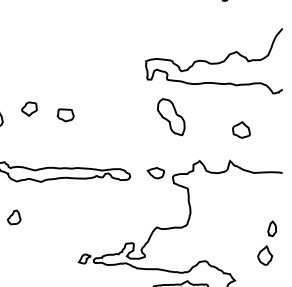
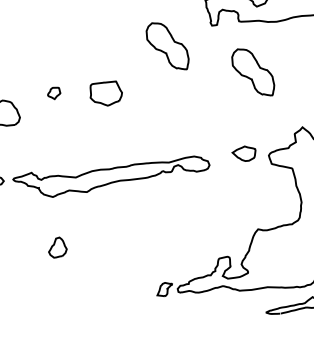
part: (114, 89) -> (167, 47), added
part: (29, 108) -> (54, 92), size x0.6
part: (65, 115) -> (105, 94), size x1.4

